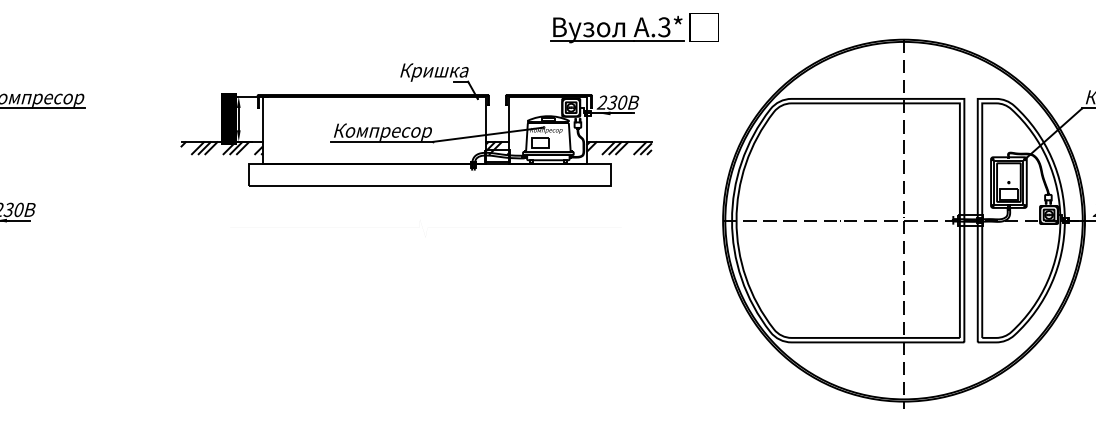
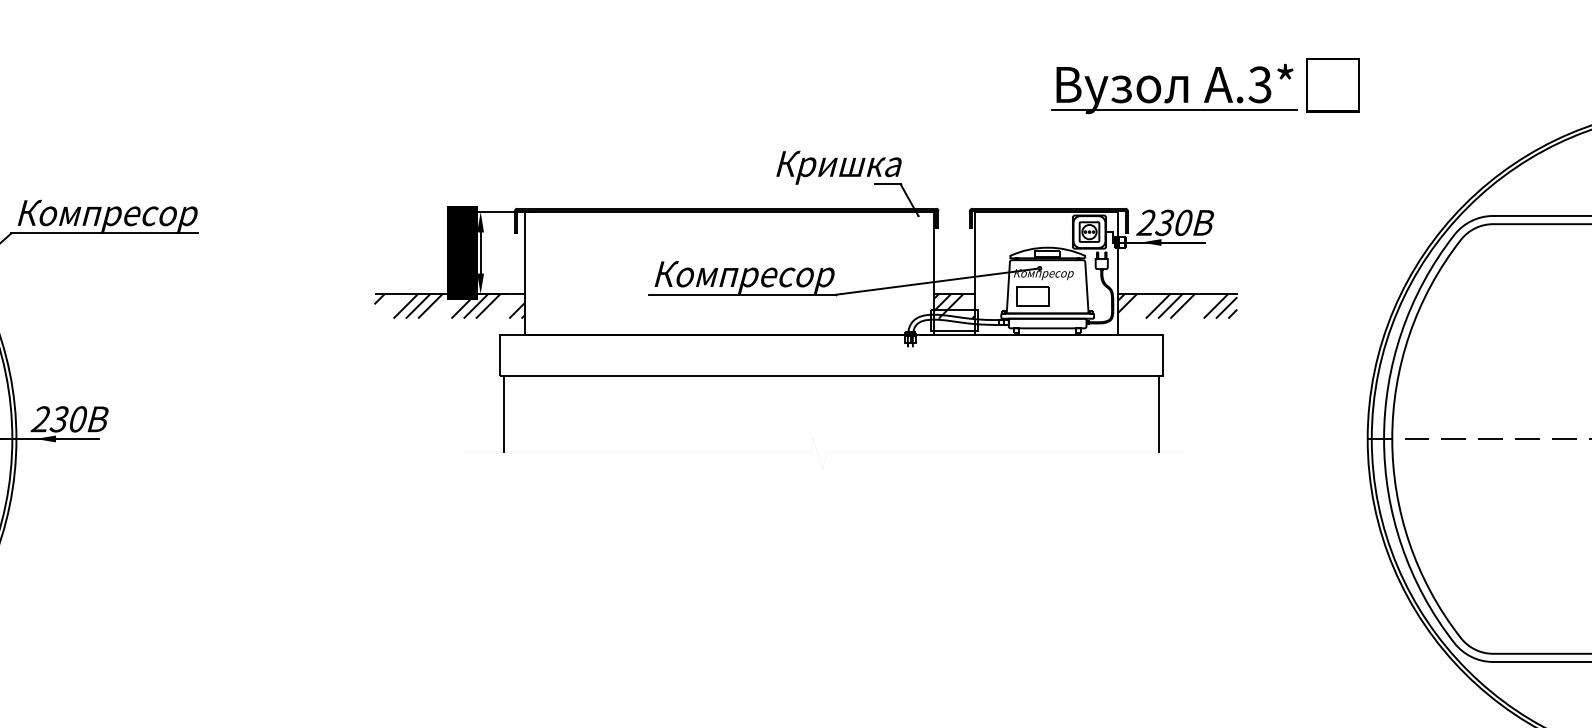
line: (251, 206) -> (503, 413), added
line: (609, 206) -> (1159, 413), added

